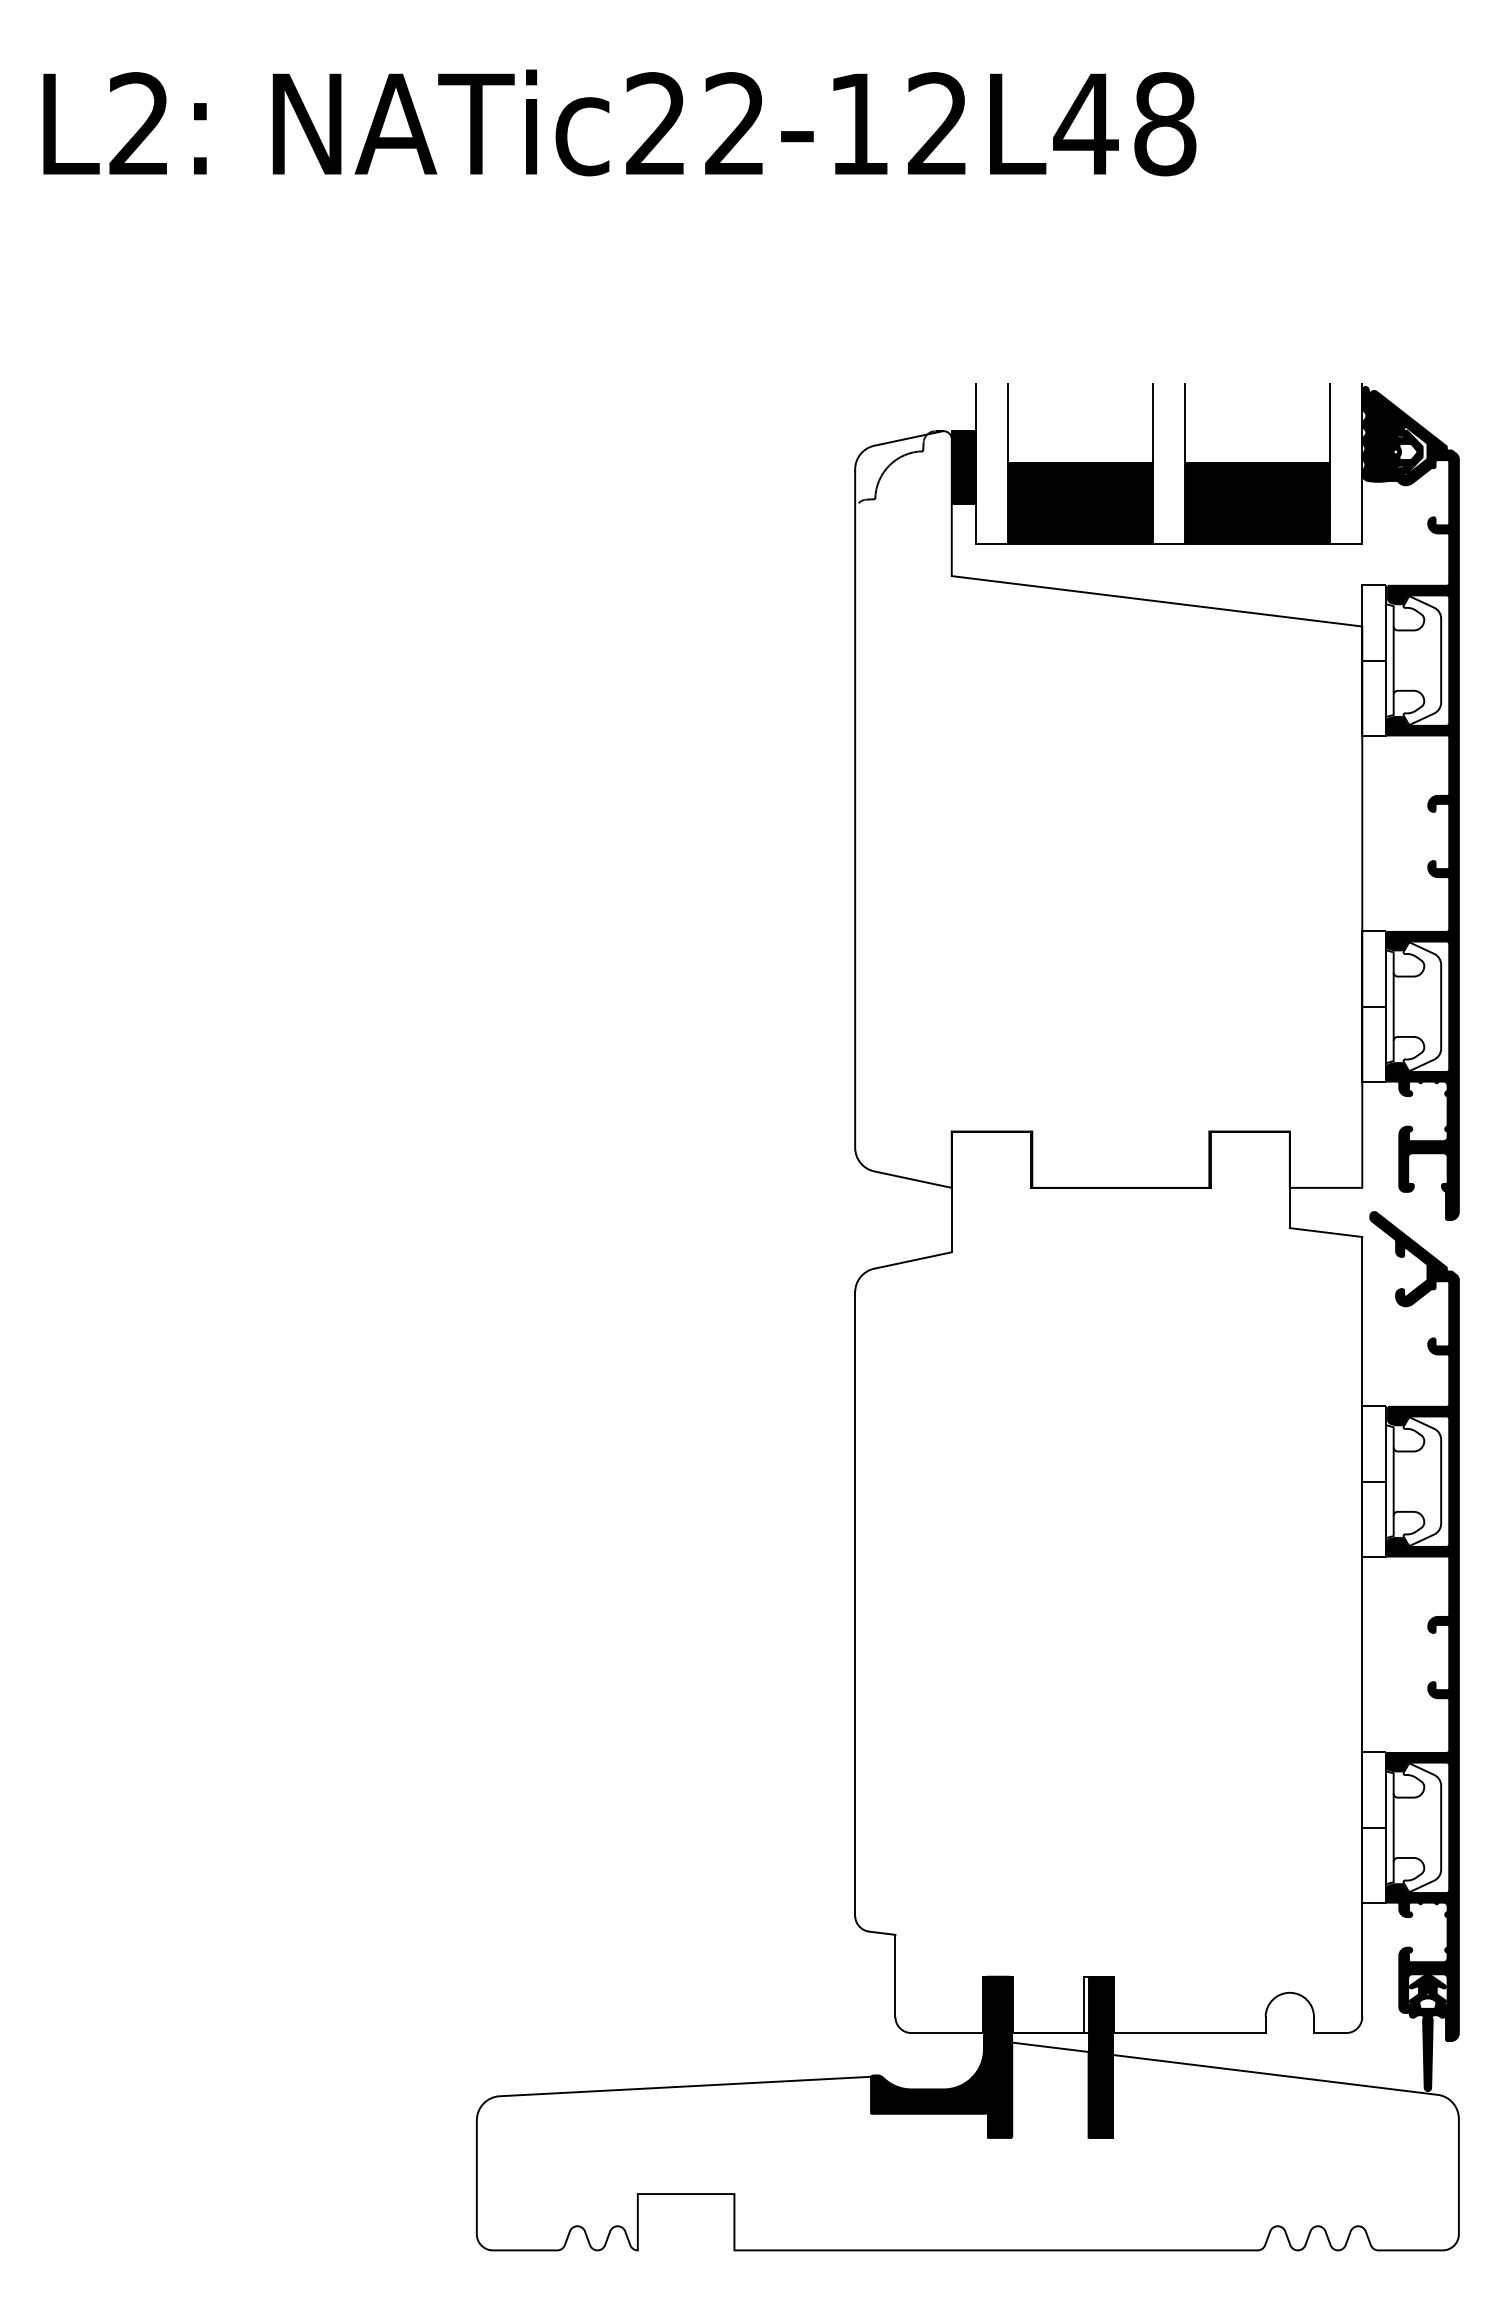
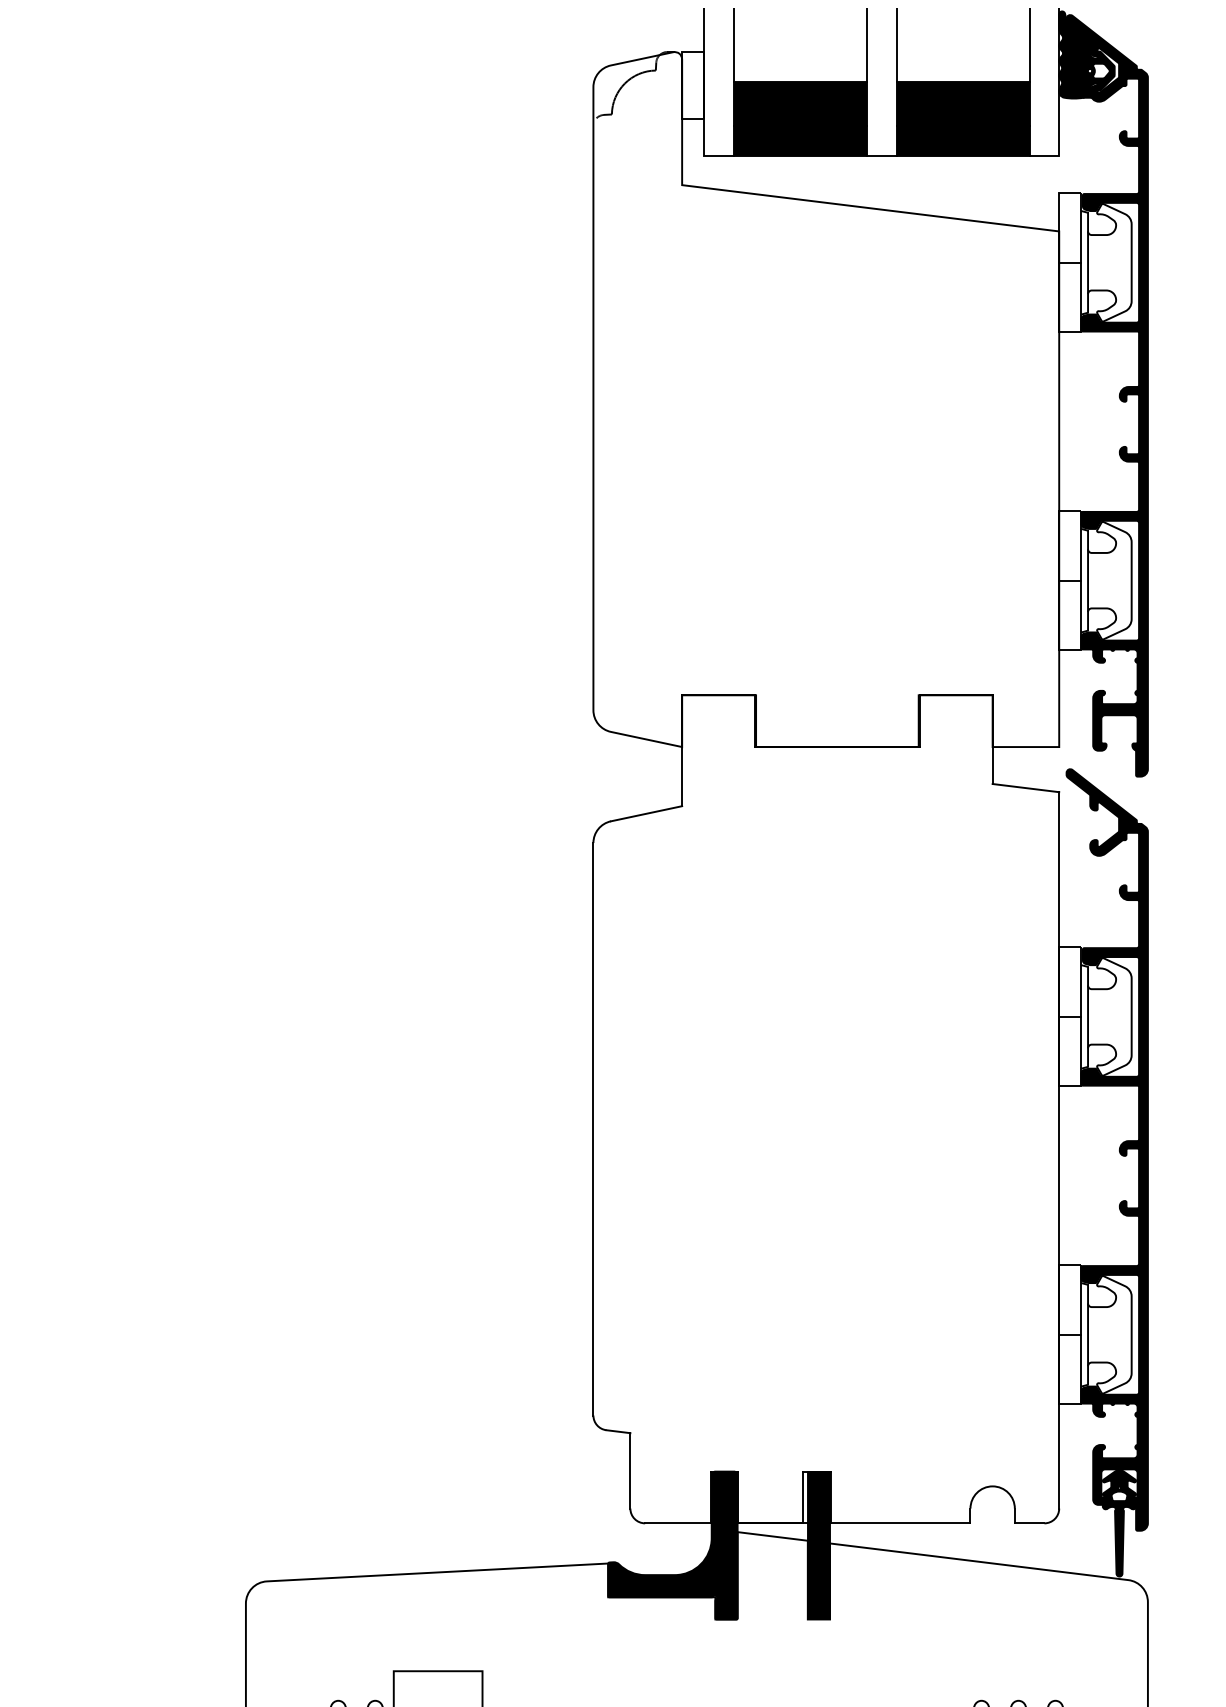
fill: (963, 467) -> (692, 85), removed

